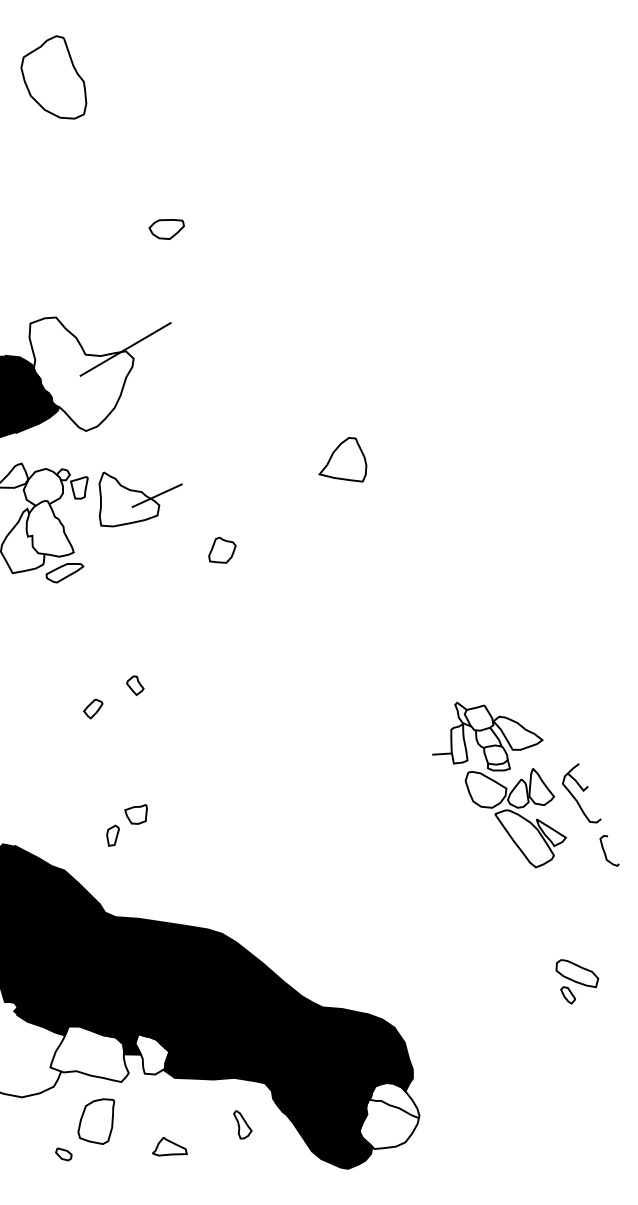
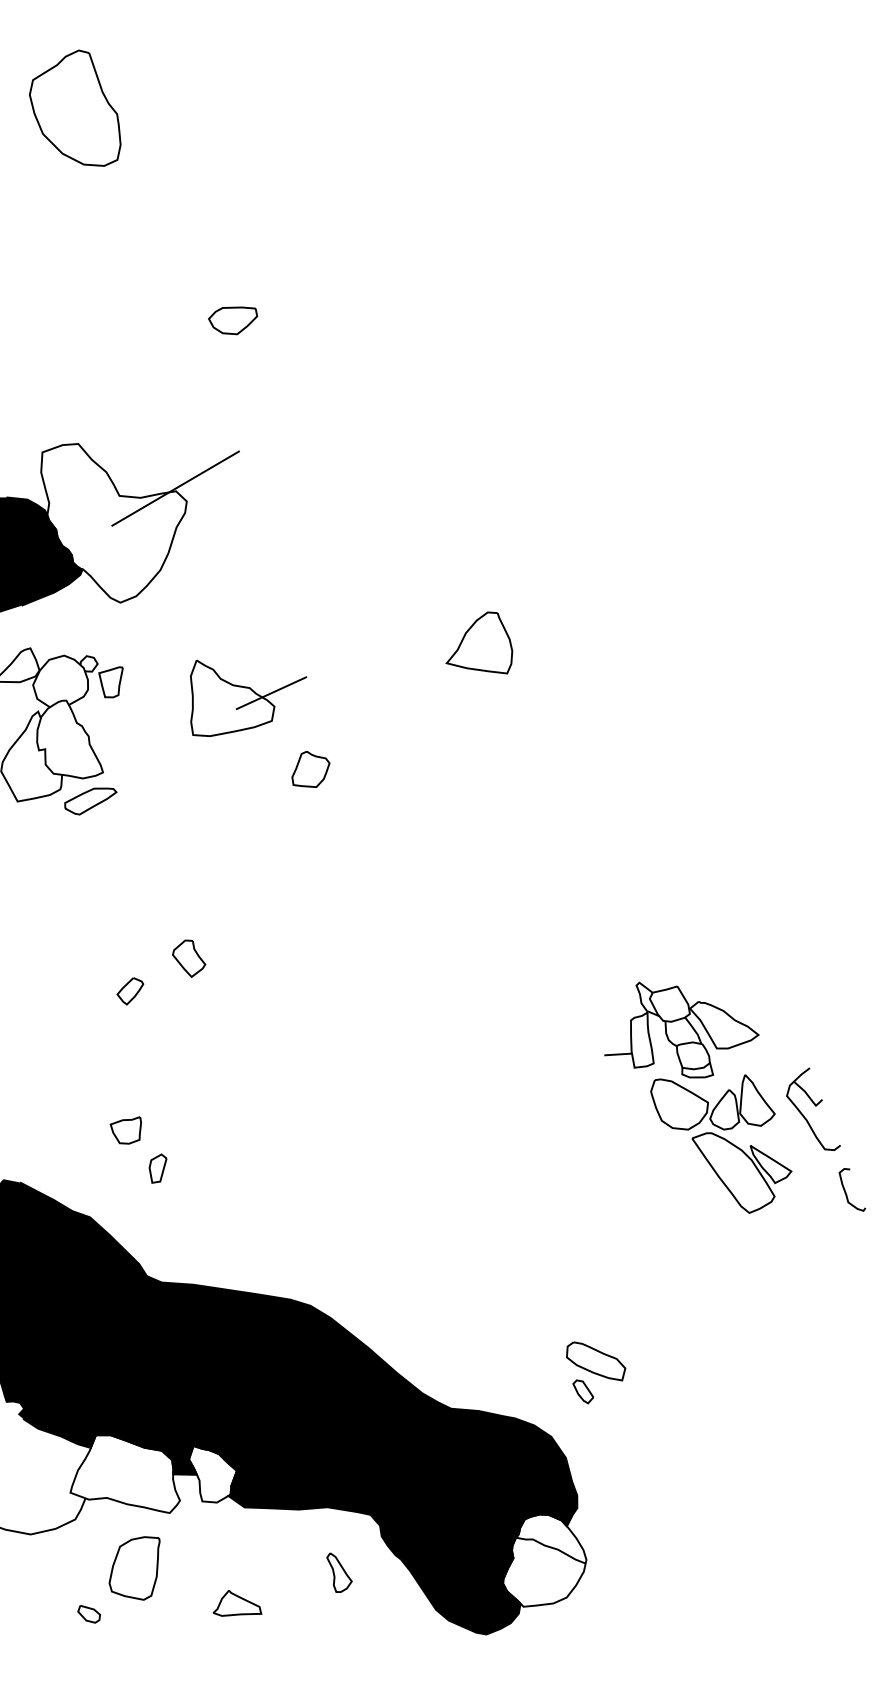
part: (140, 499) -> (248, 698), moved
part: (135, 685) -> (189, 958), size x1.4
part: (135, 814) -> (125, 1130), moved
part: (577, 981) -> (596, 1372), moved

